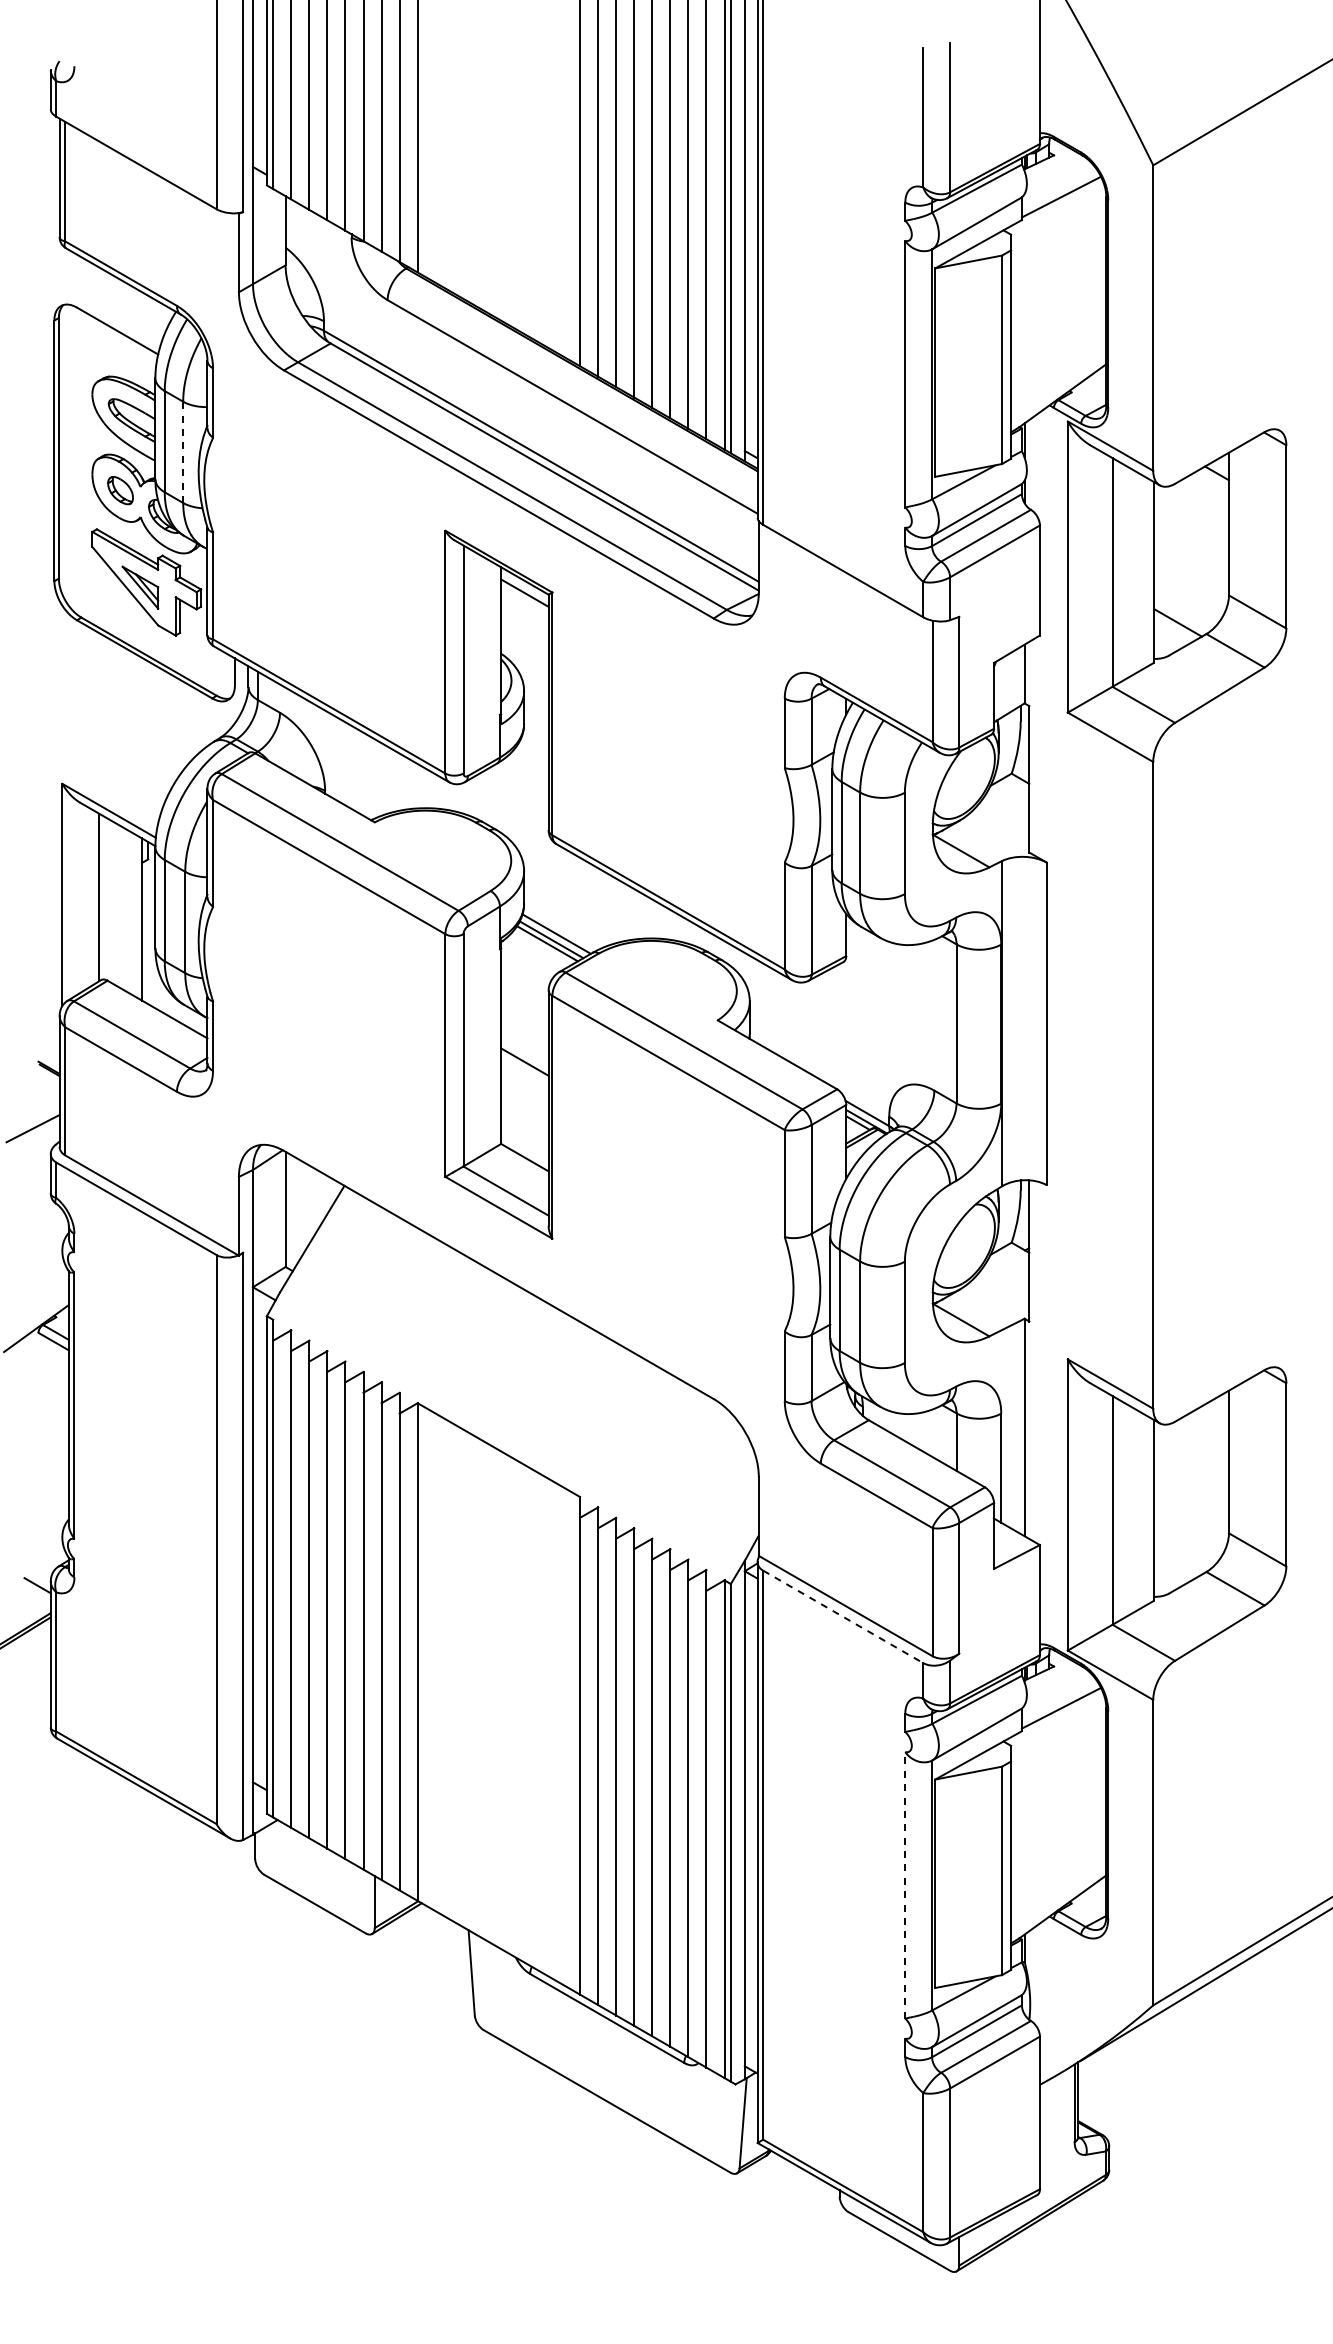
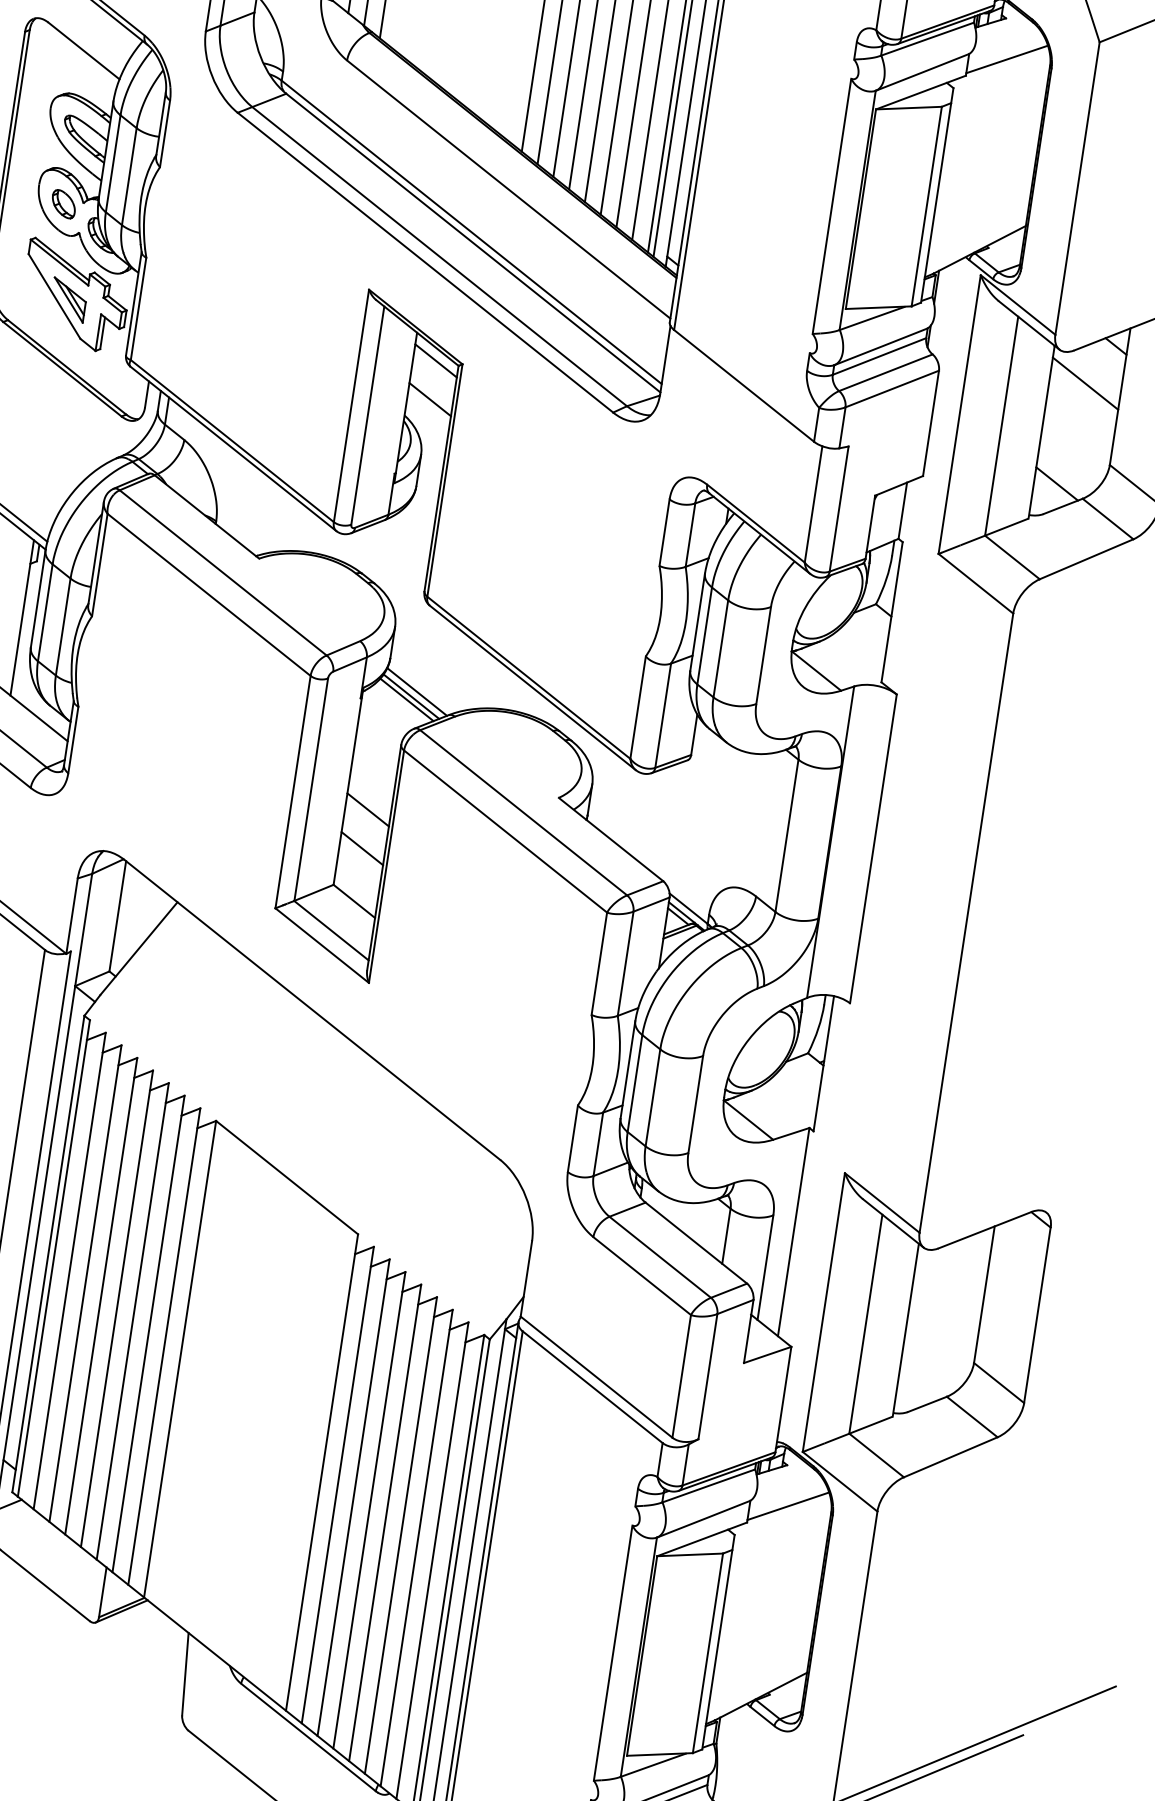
line: (183, 452) -> (129, 176), dashed -> solid
line: (1191, 515) -> (1085, 383), added
line: (524, 633) -> (429, 399), added
line: (524, 1102) -> (361, 848), added
line: (843, 1617) -> (592, 1387), dashed -> solid
line: (905, 1884) -> (613, 1652), dashed -> solid

